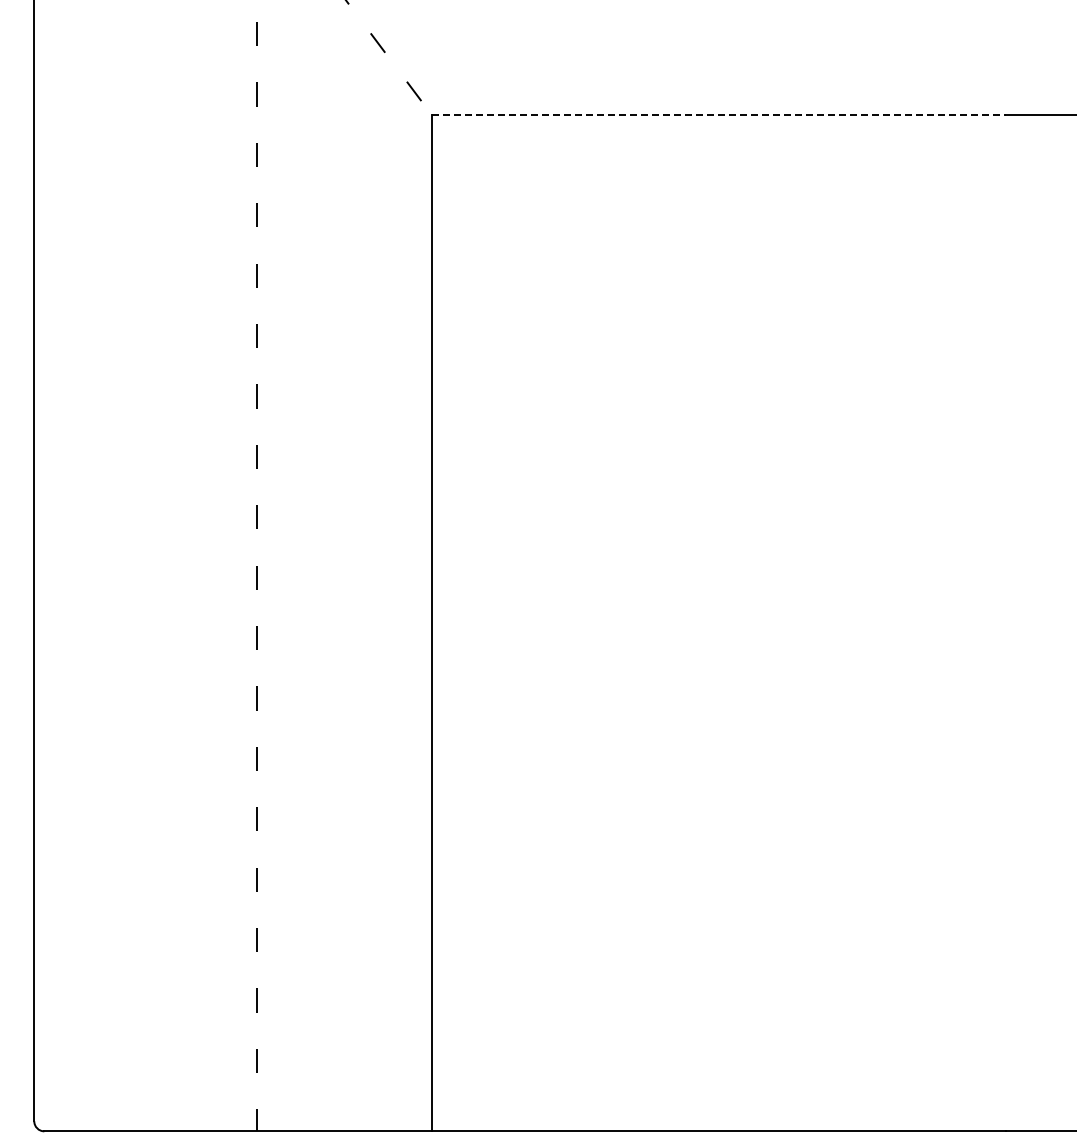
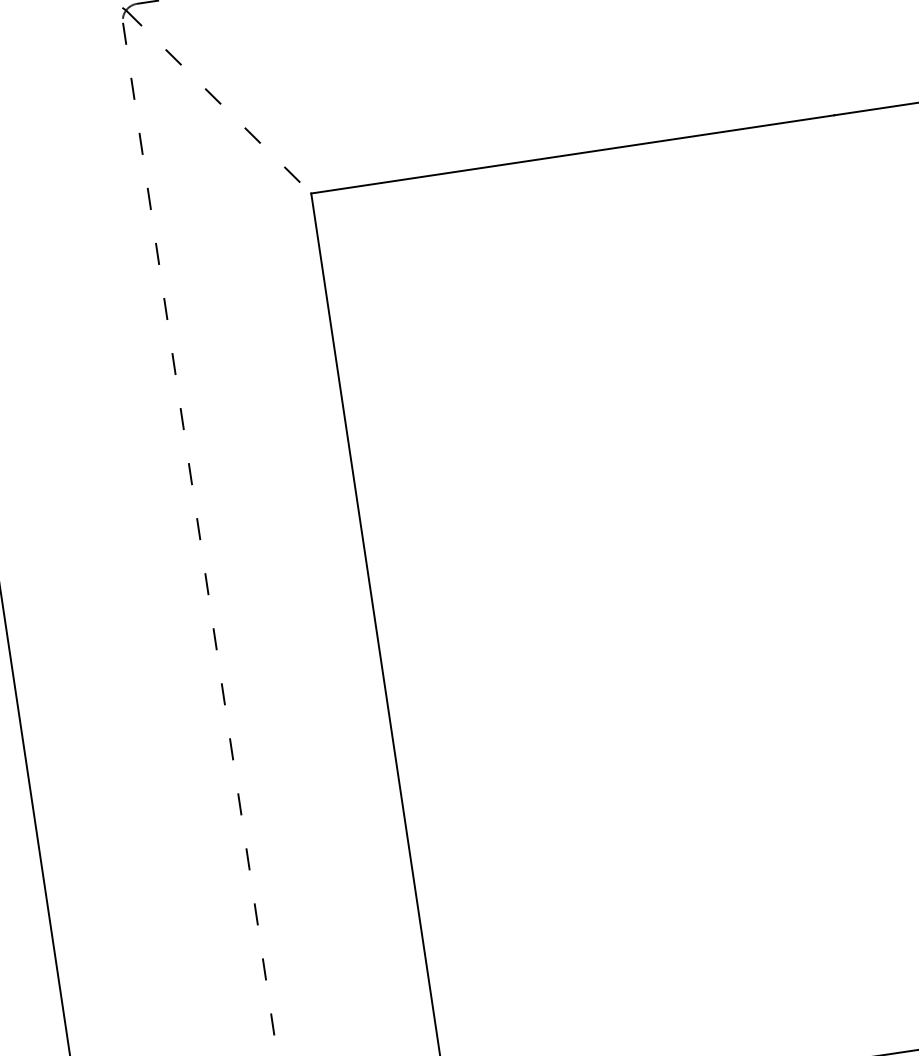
line: (718, 114) -> (572, 154), dashed -> solid

